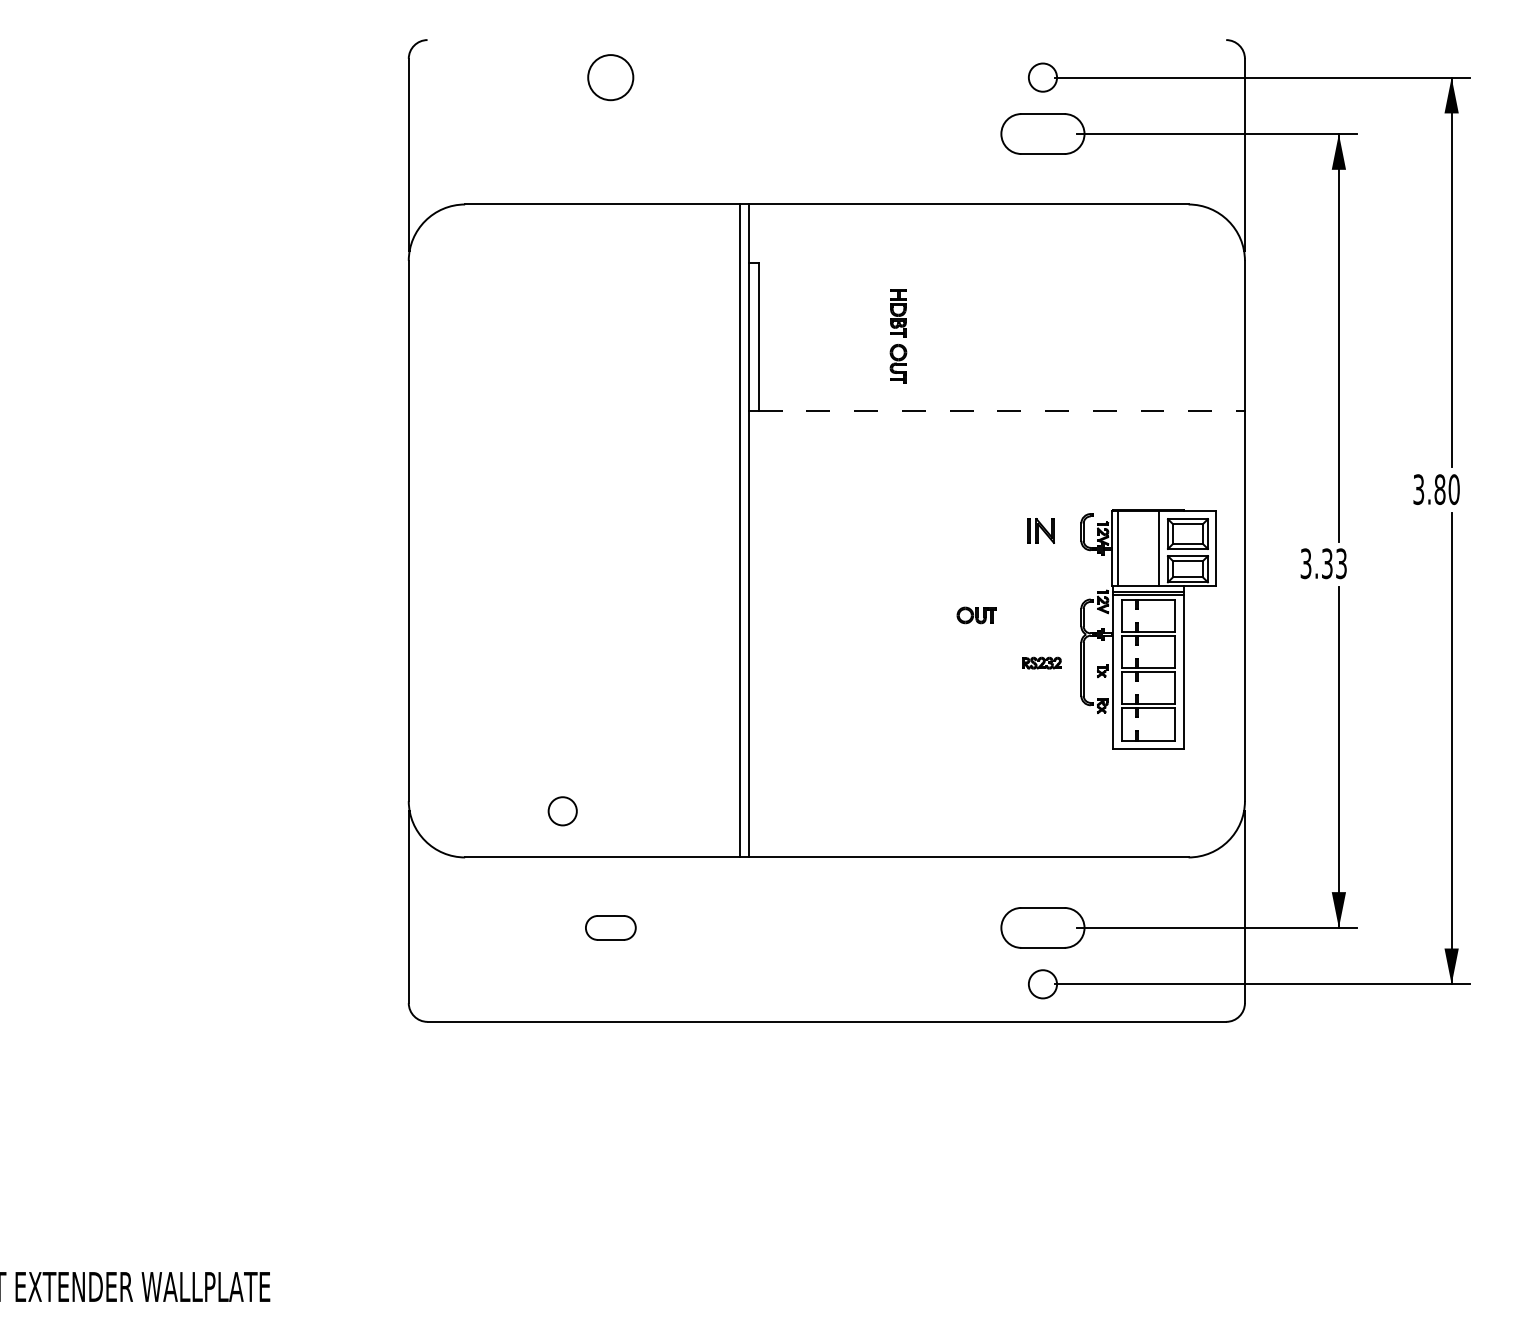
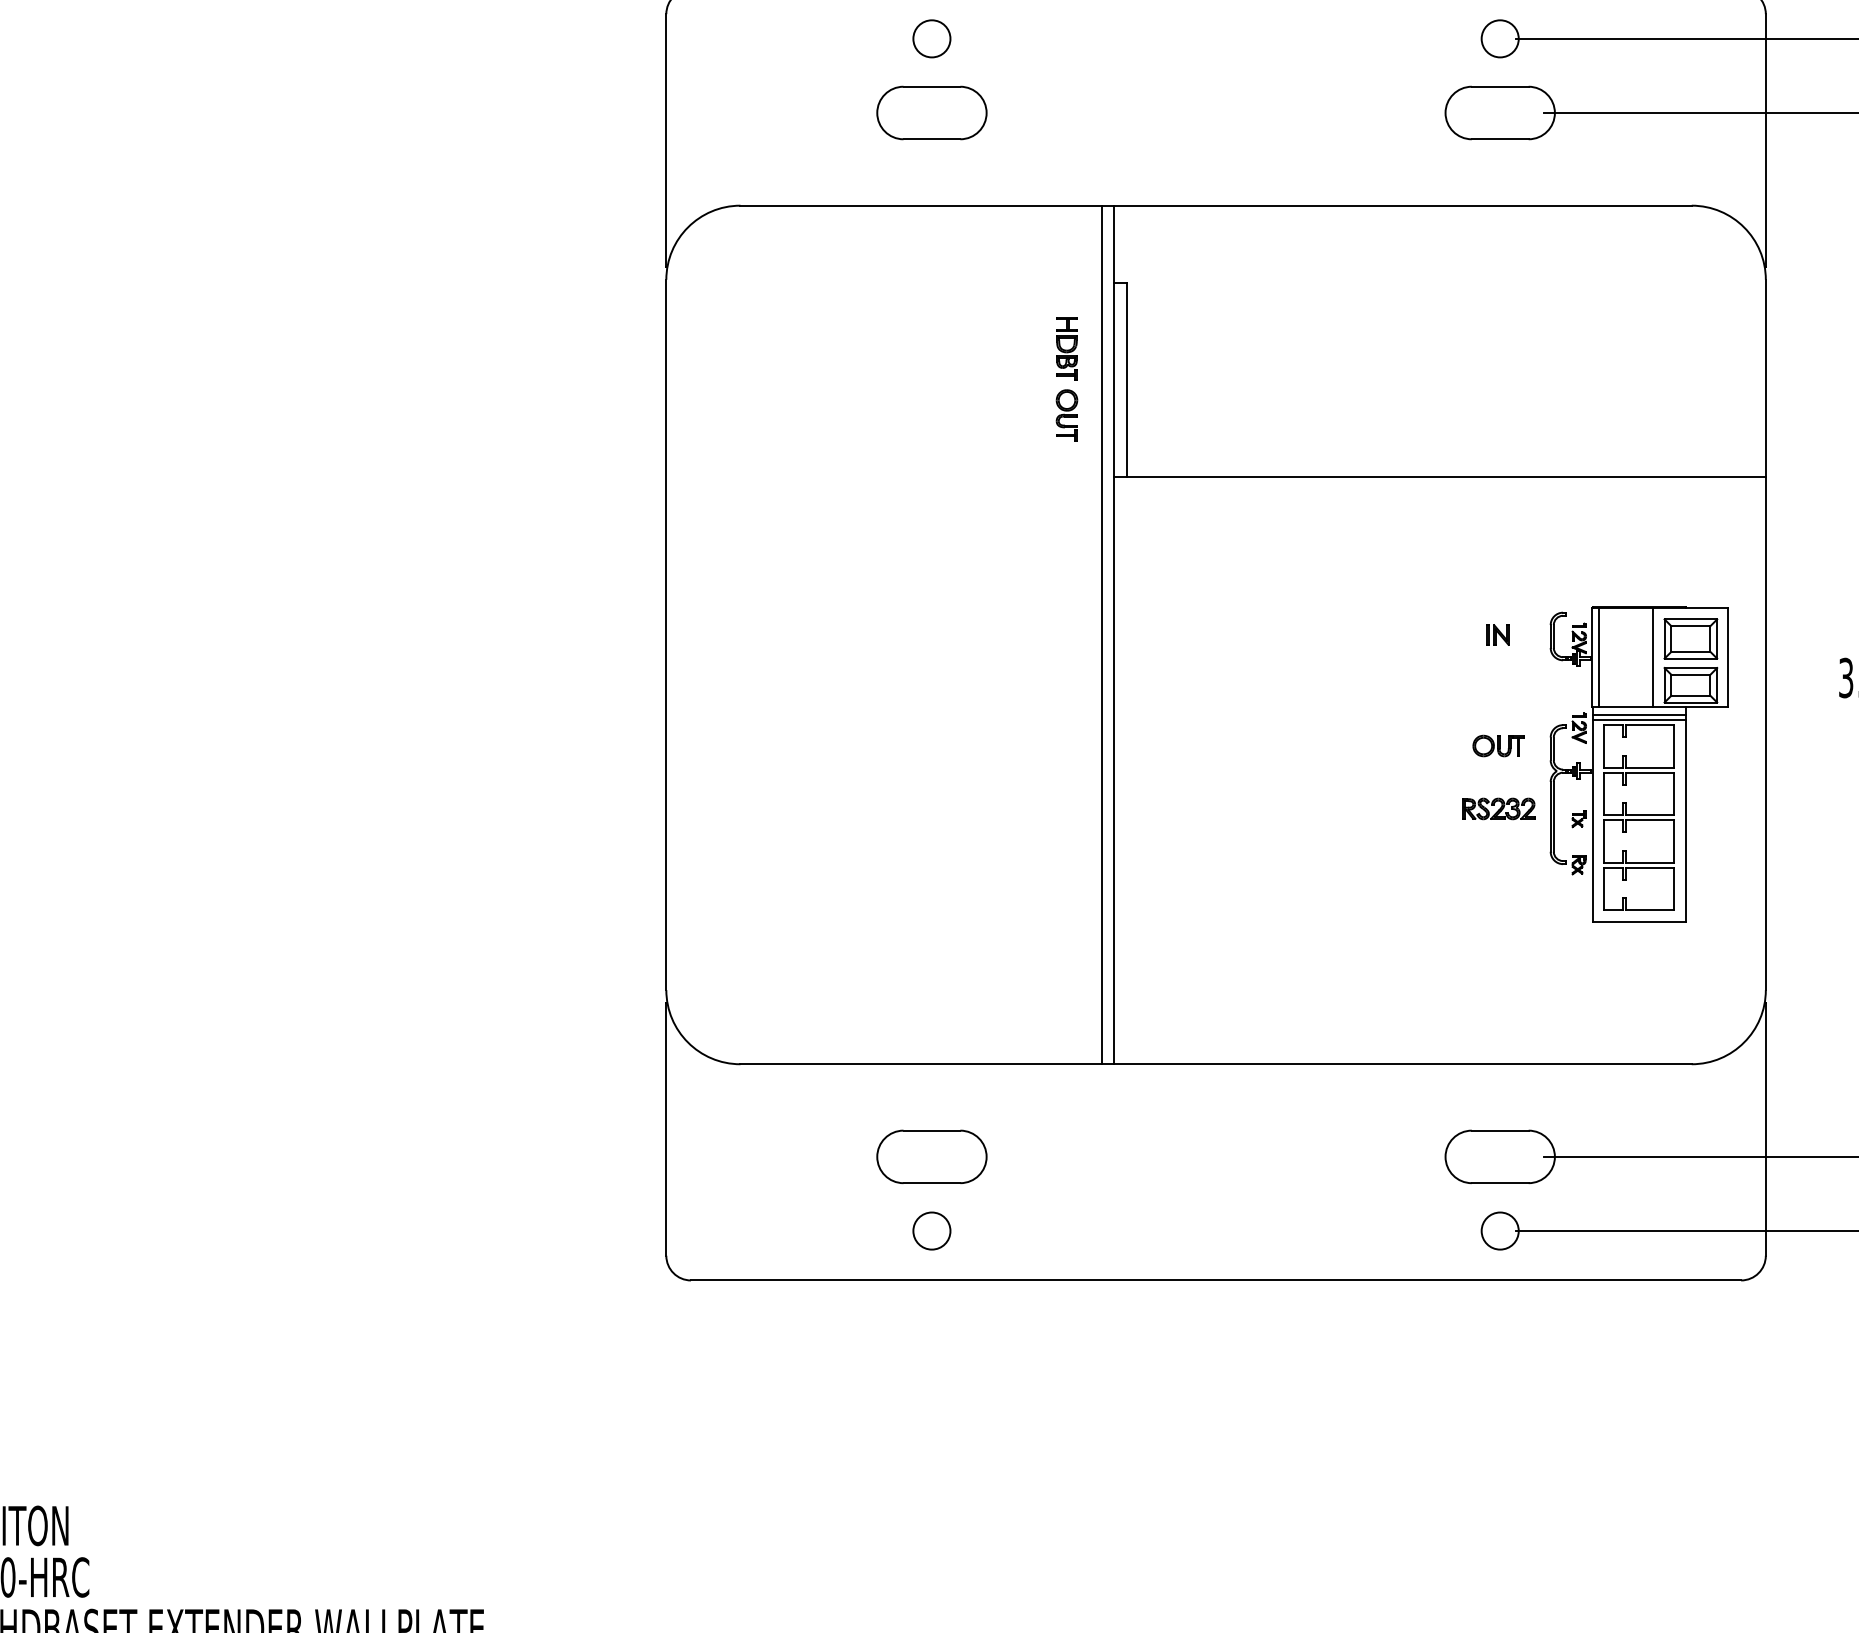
circle: (610, 77) -> (931, 38), size x0.62
part: (610, 133) -> (931, 112), added
part: (898, 336) -> (1067, 379), moved
line: (1002, 411) -> (1447, 477), dashed -> solid
part: (1041, 530) -> (1498, 634), size x0.62
part: (976, 615) -> (1498, 746), moved
part: (1041, 662) -> (1498, 807), size x1.43
circle: (562, 811) -> (931, 1231), moved
part: (610, 927) -> (931, 1156), size x1.67

